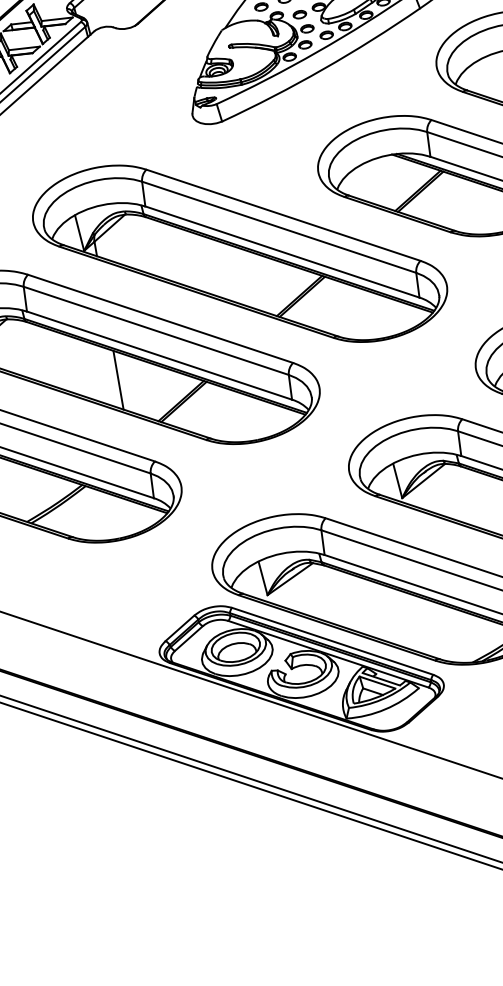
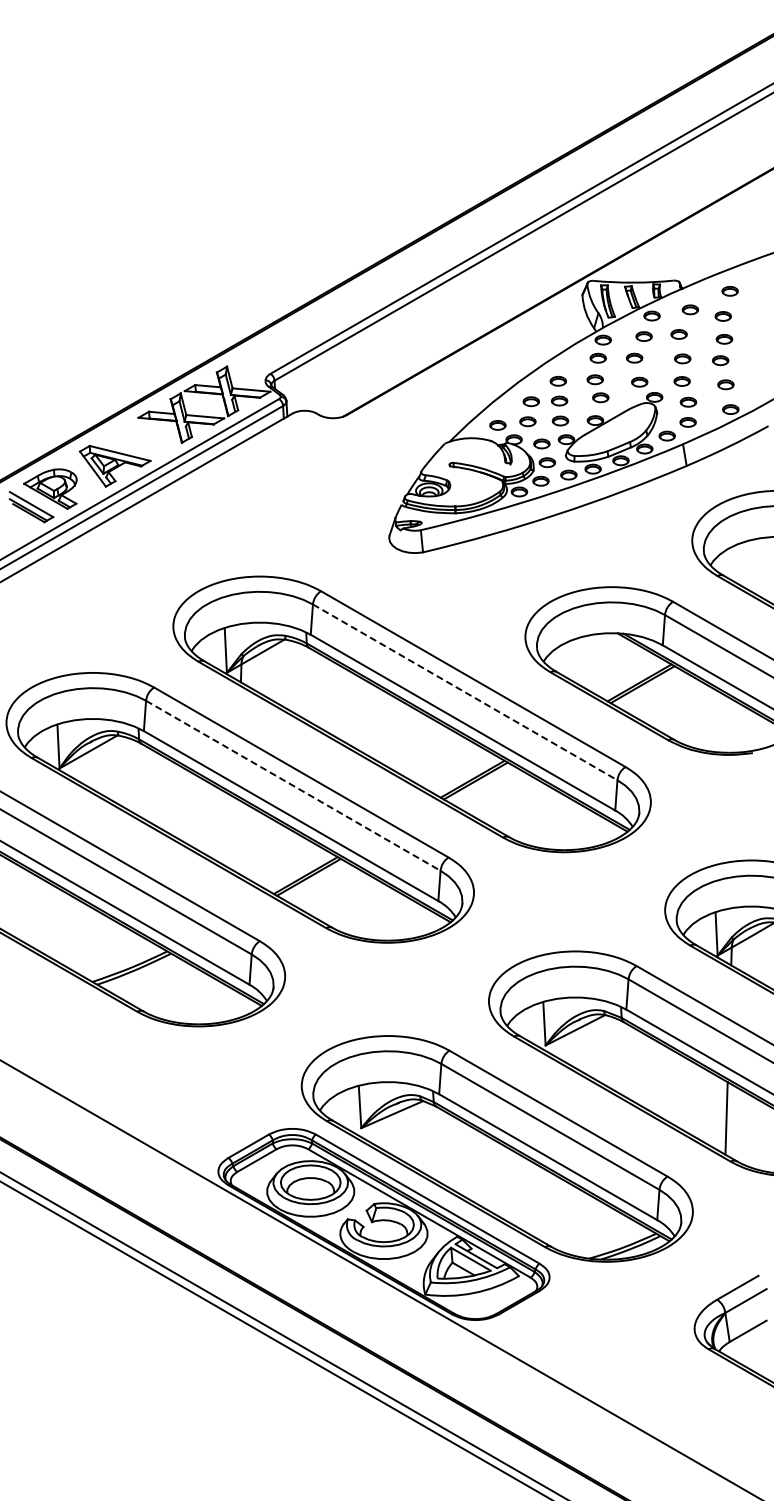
line: (279, 227) -> (465, 692), solid -> dashed
line: (156, 331) -> (293, 786), solid -> dashed
line: (118, 380) -> (236, 835), removed

